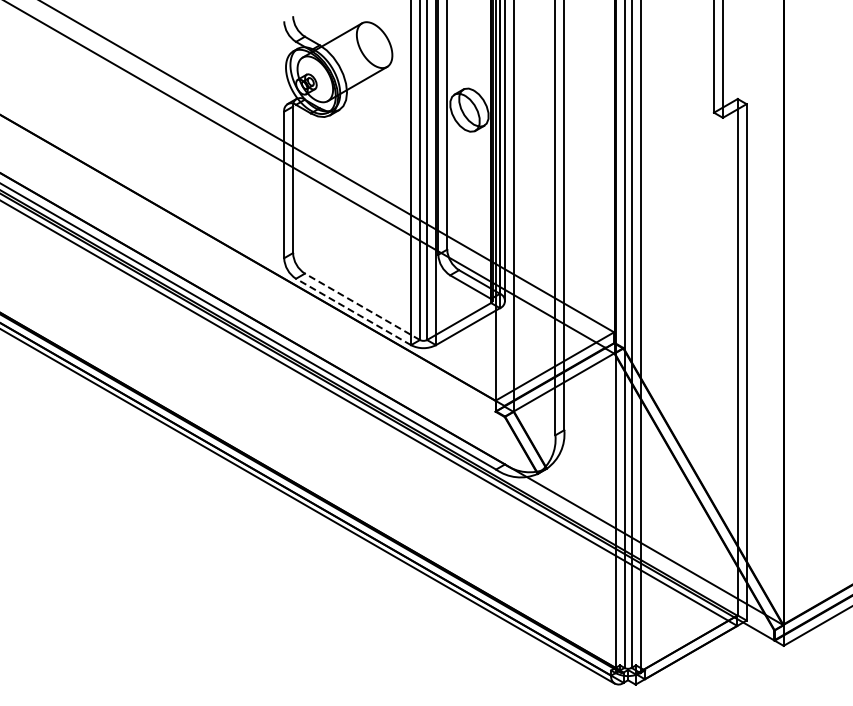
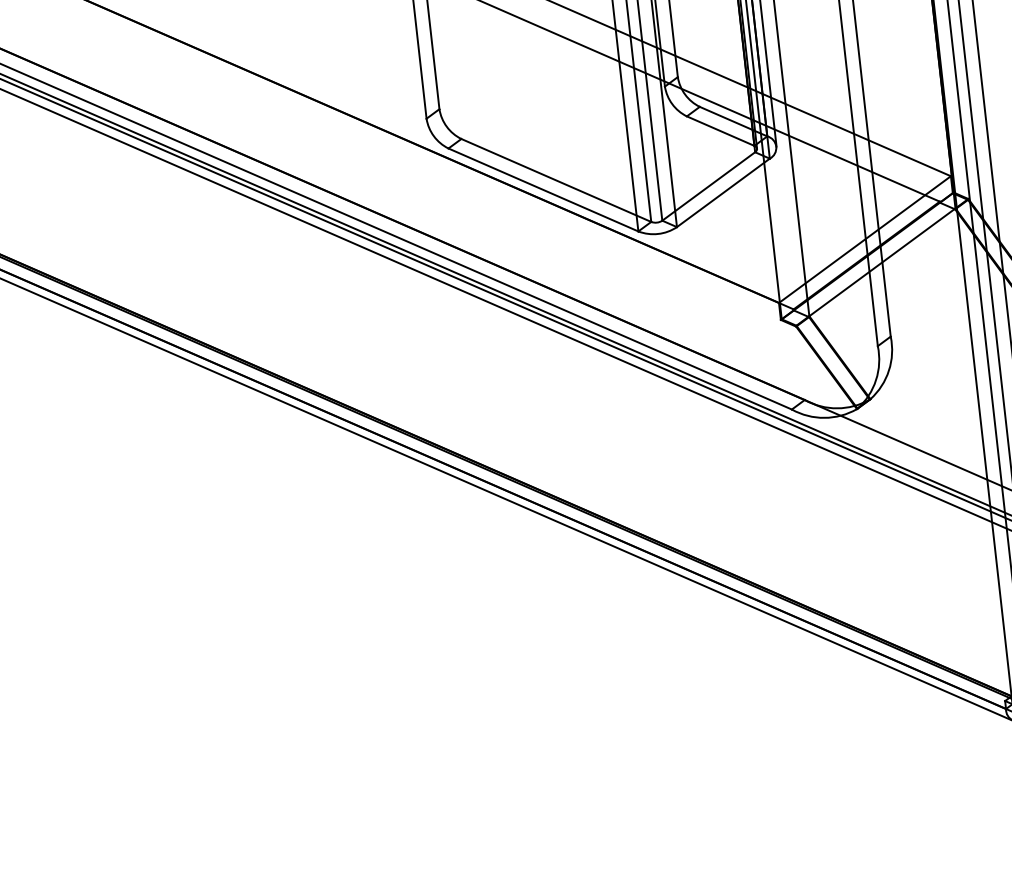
line: (362, 306) -> (556, 179), dashed -> solid
line: (353, 311) -> (543, 189), dashed -> solid

